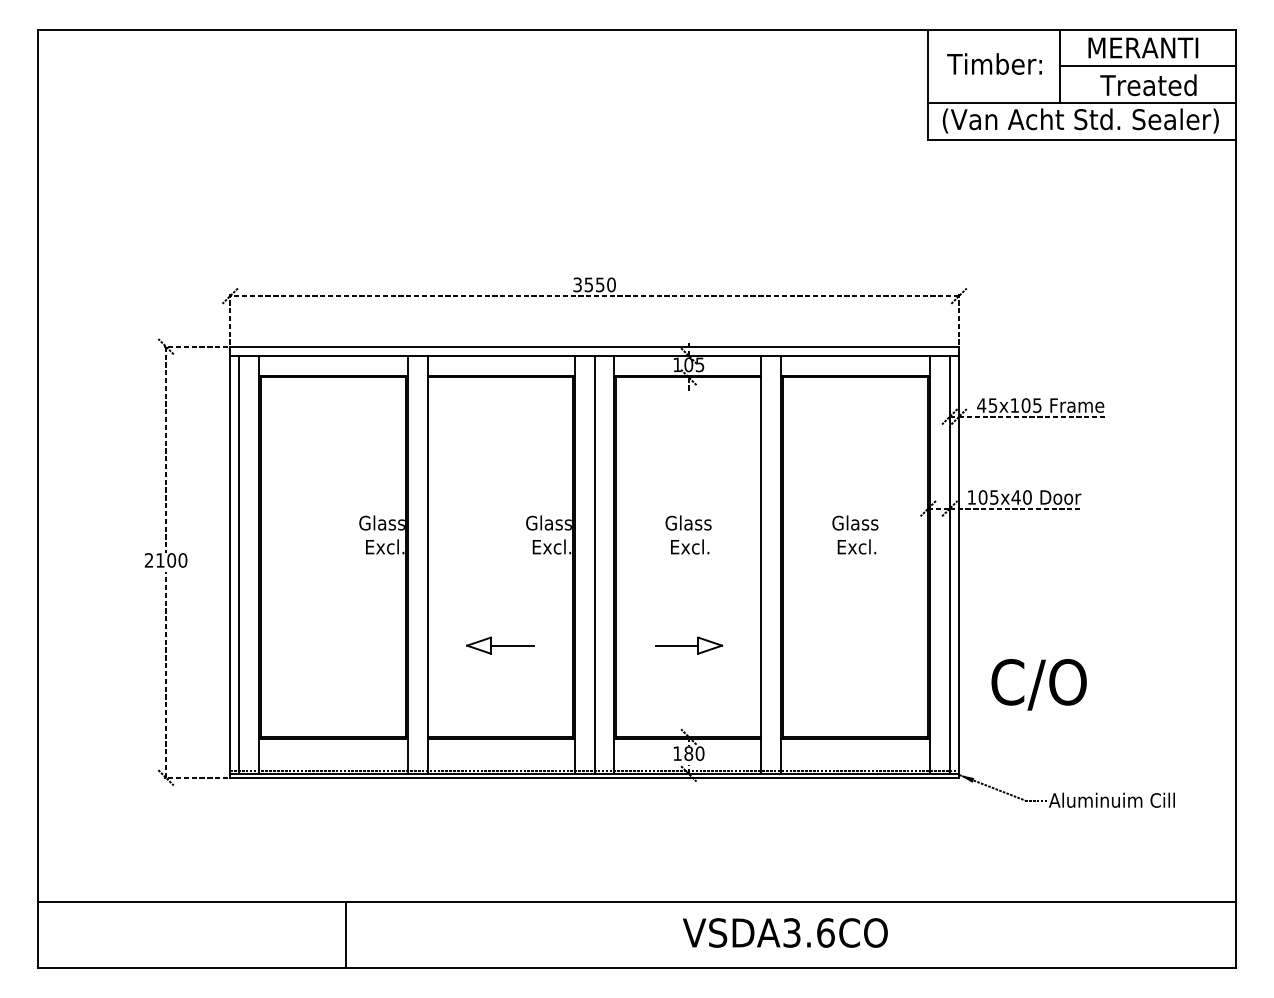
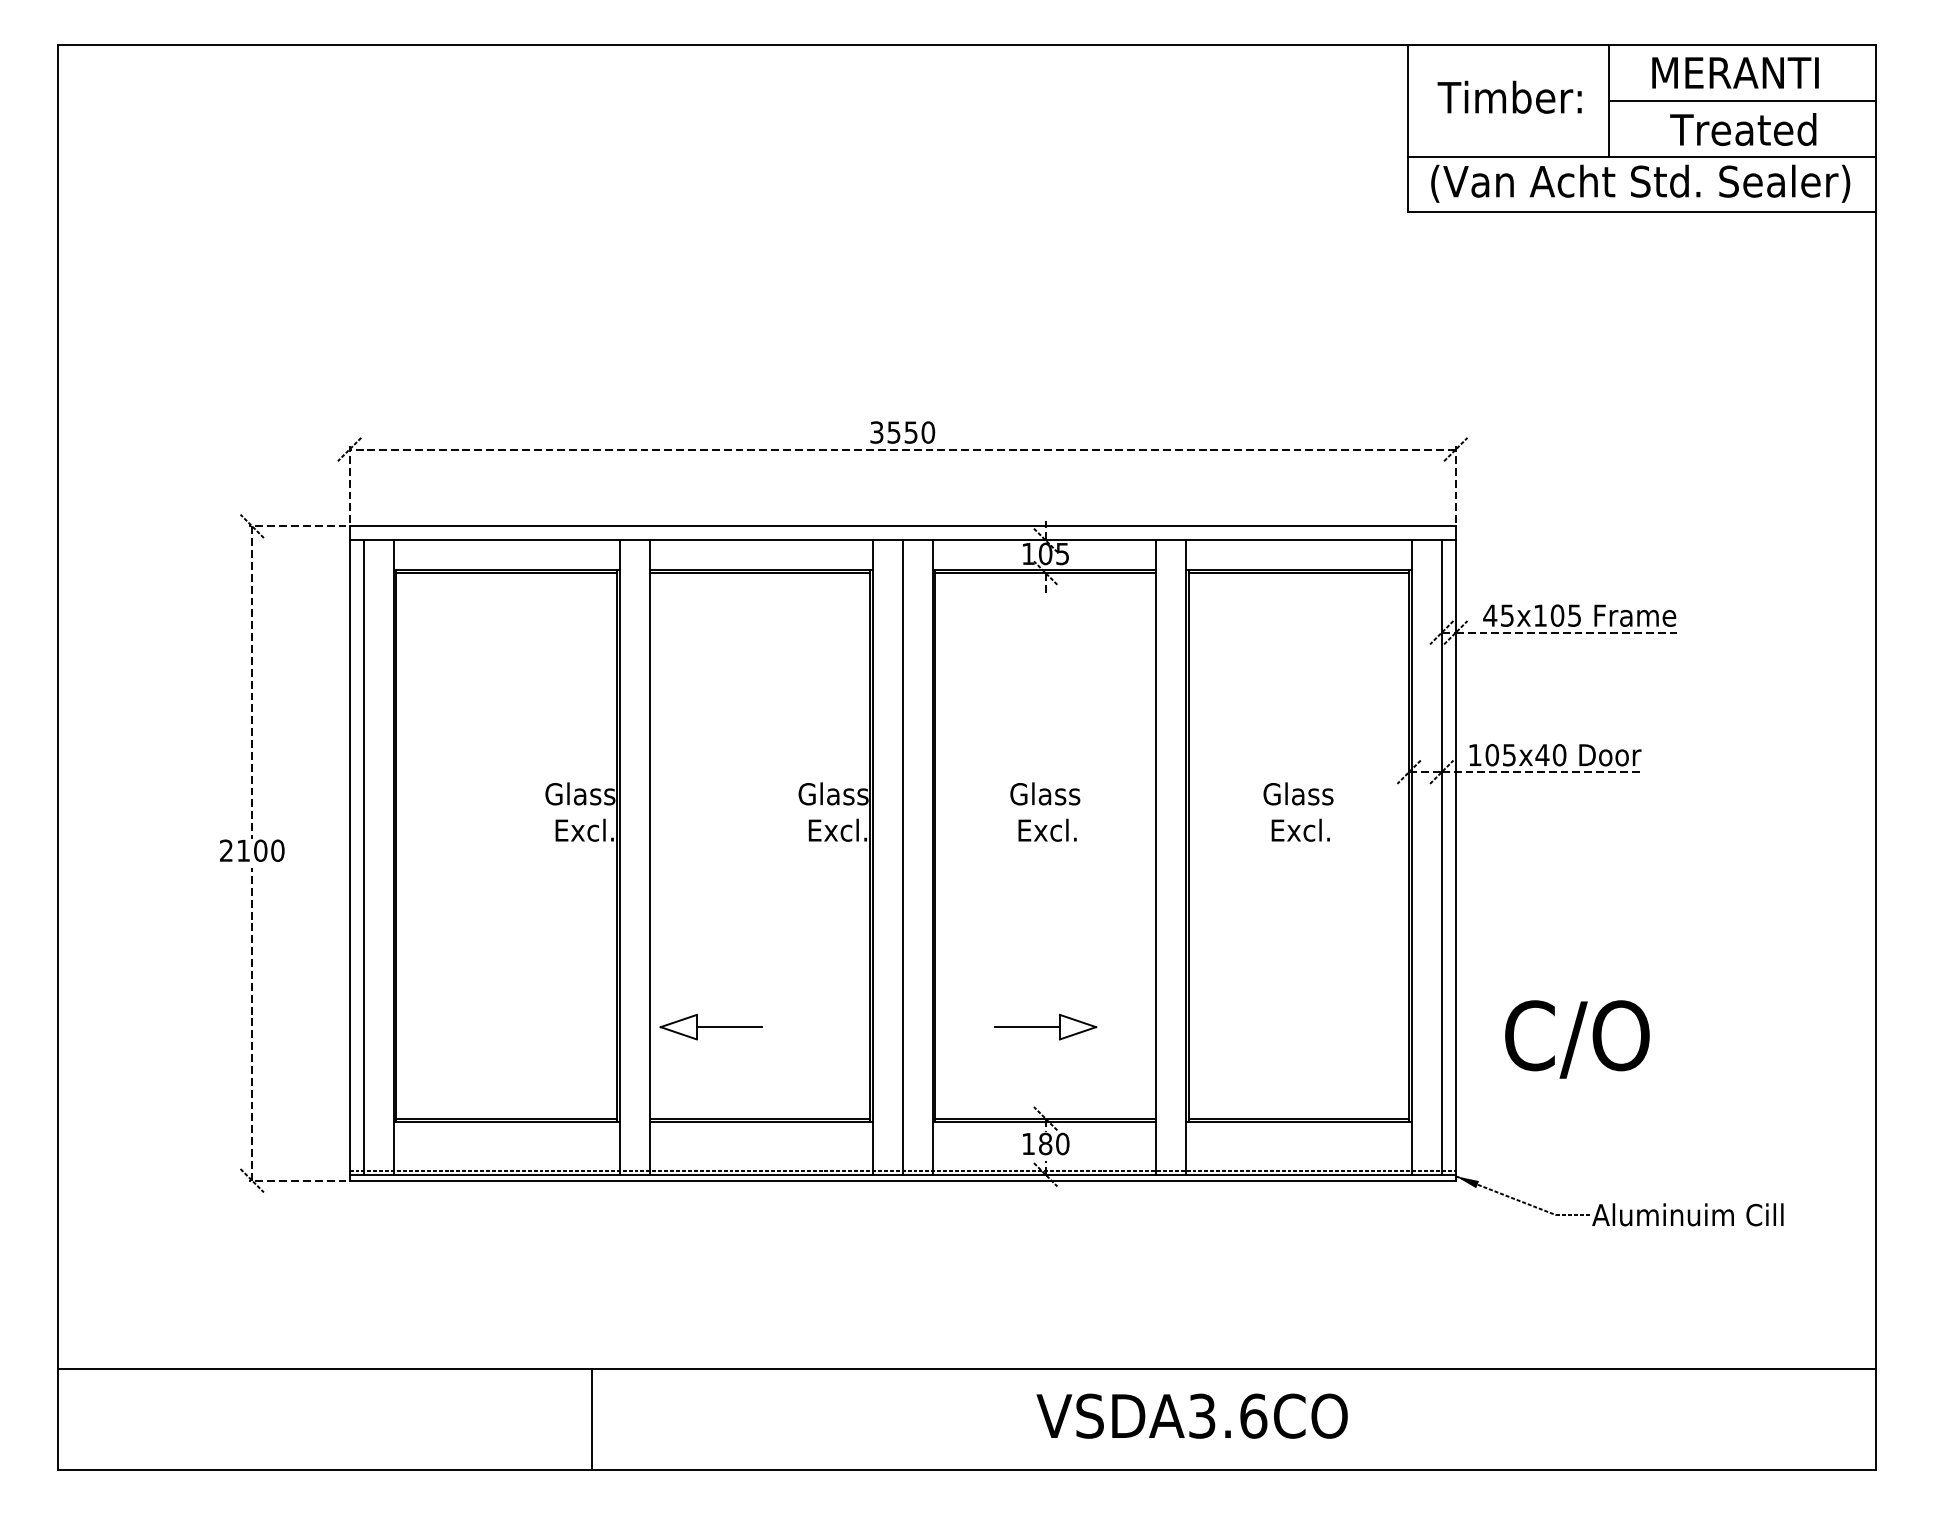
part: (500, 645) -> (711, 1026), moved
part: (689, 645) -> (1046, 1026), moved
line: (346, 935) -> (592, 1420), moved

